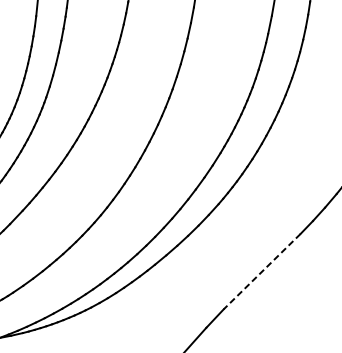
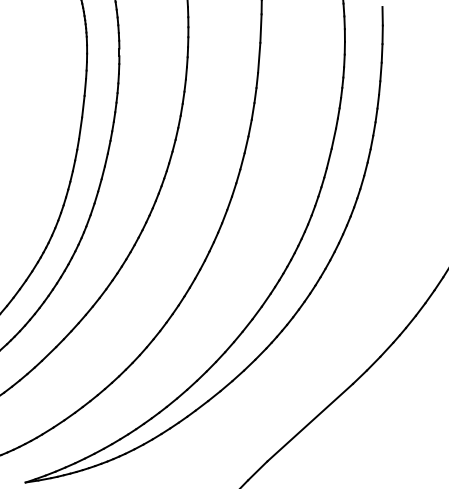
line: (262, 271) -> (310, 422), dashed -> solid

